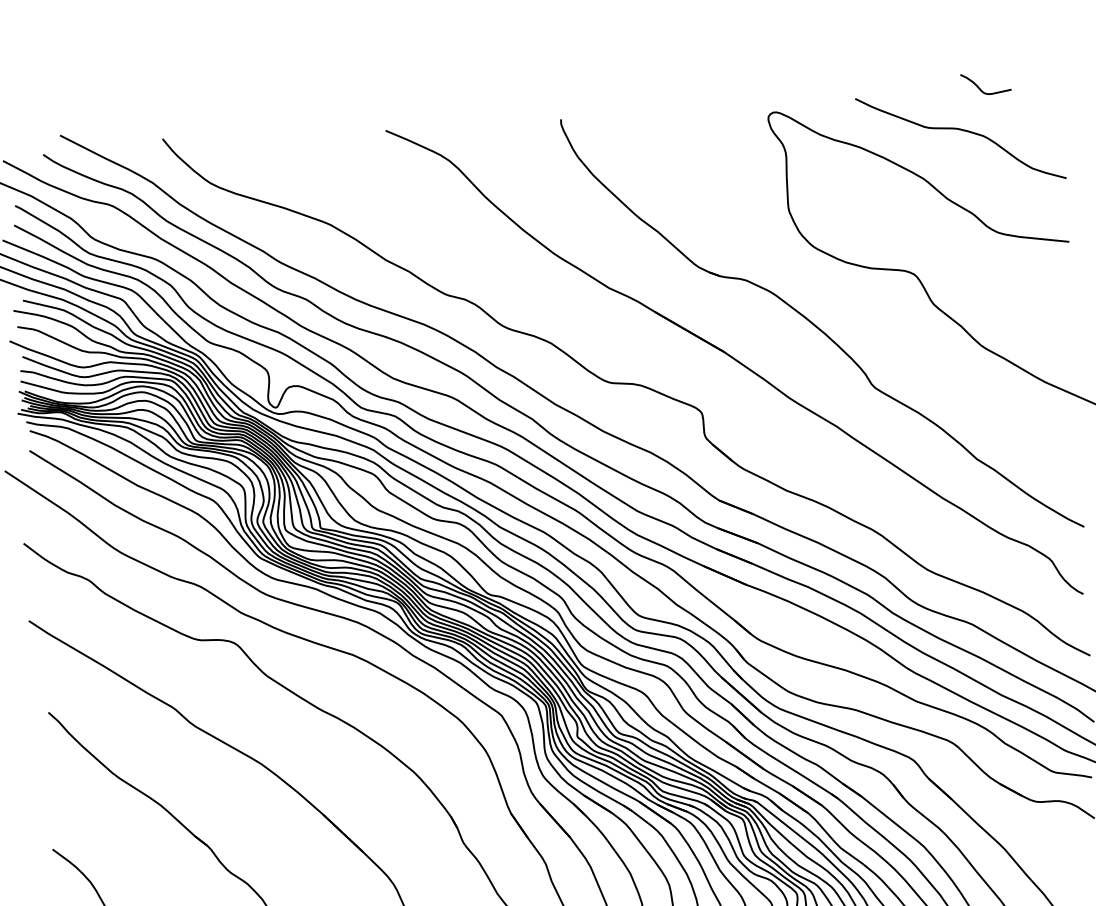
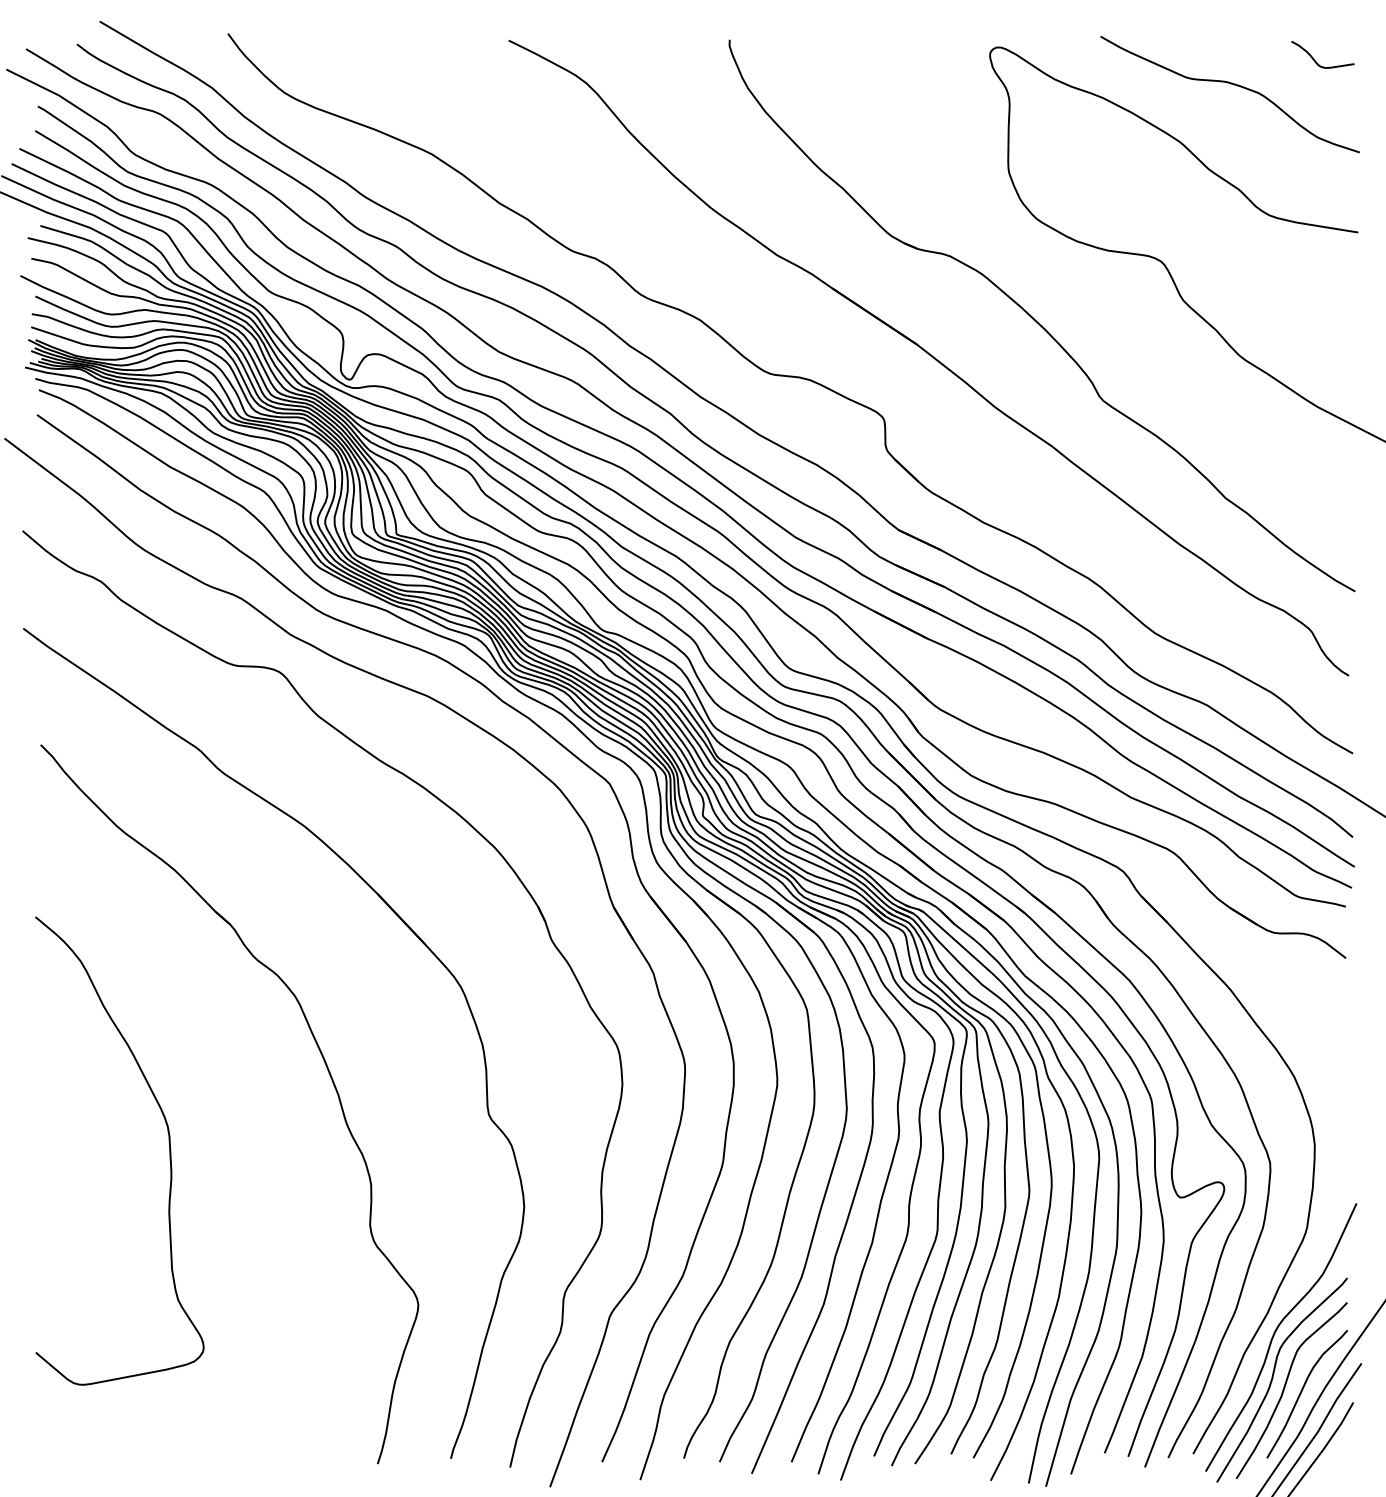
curve: (979, 87) -> (1314, 58), moved

